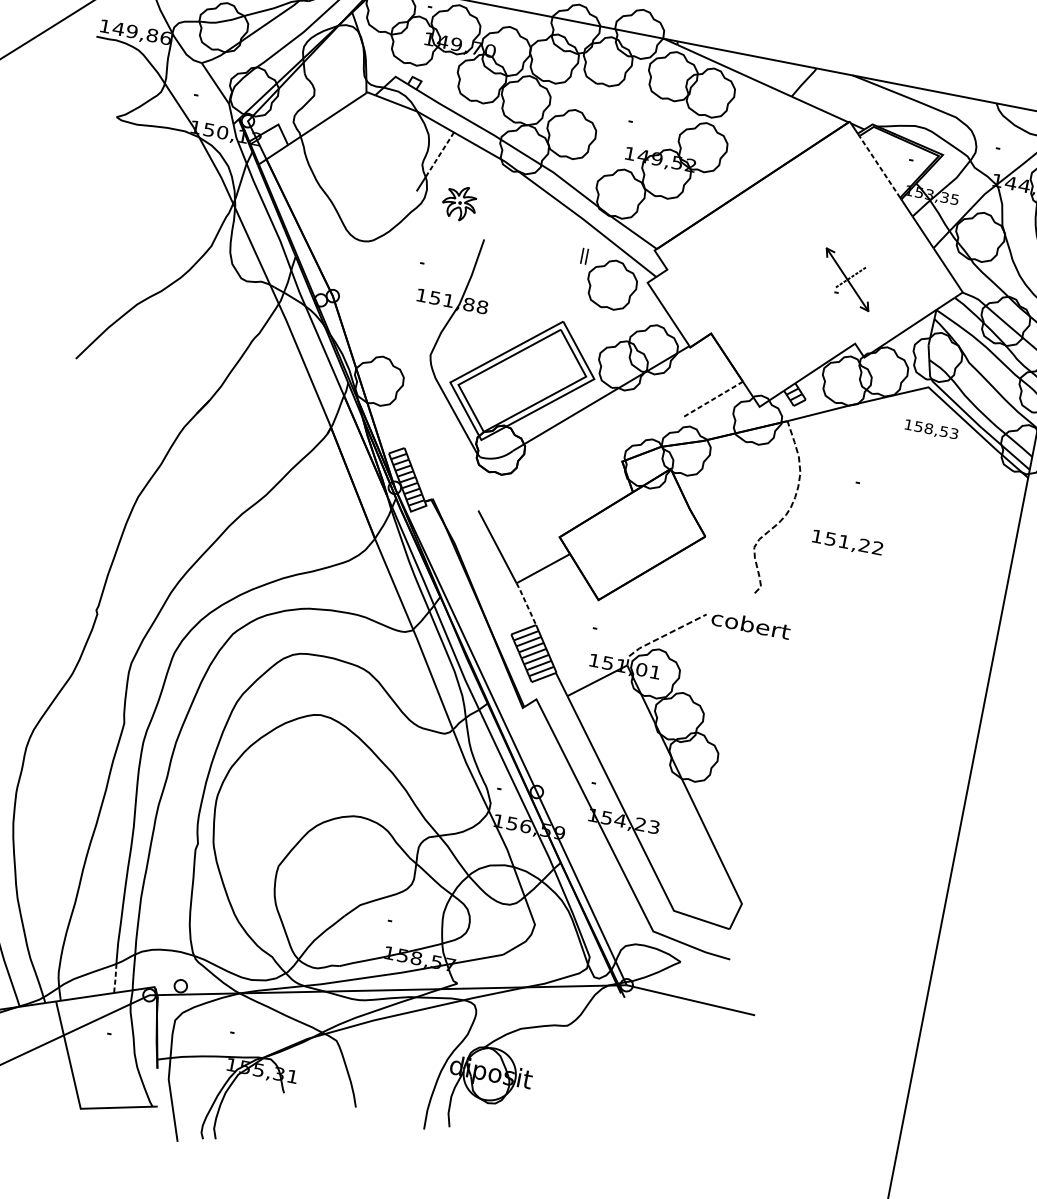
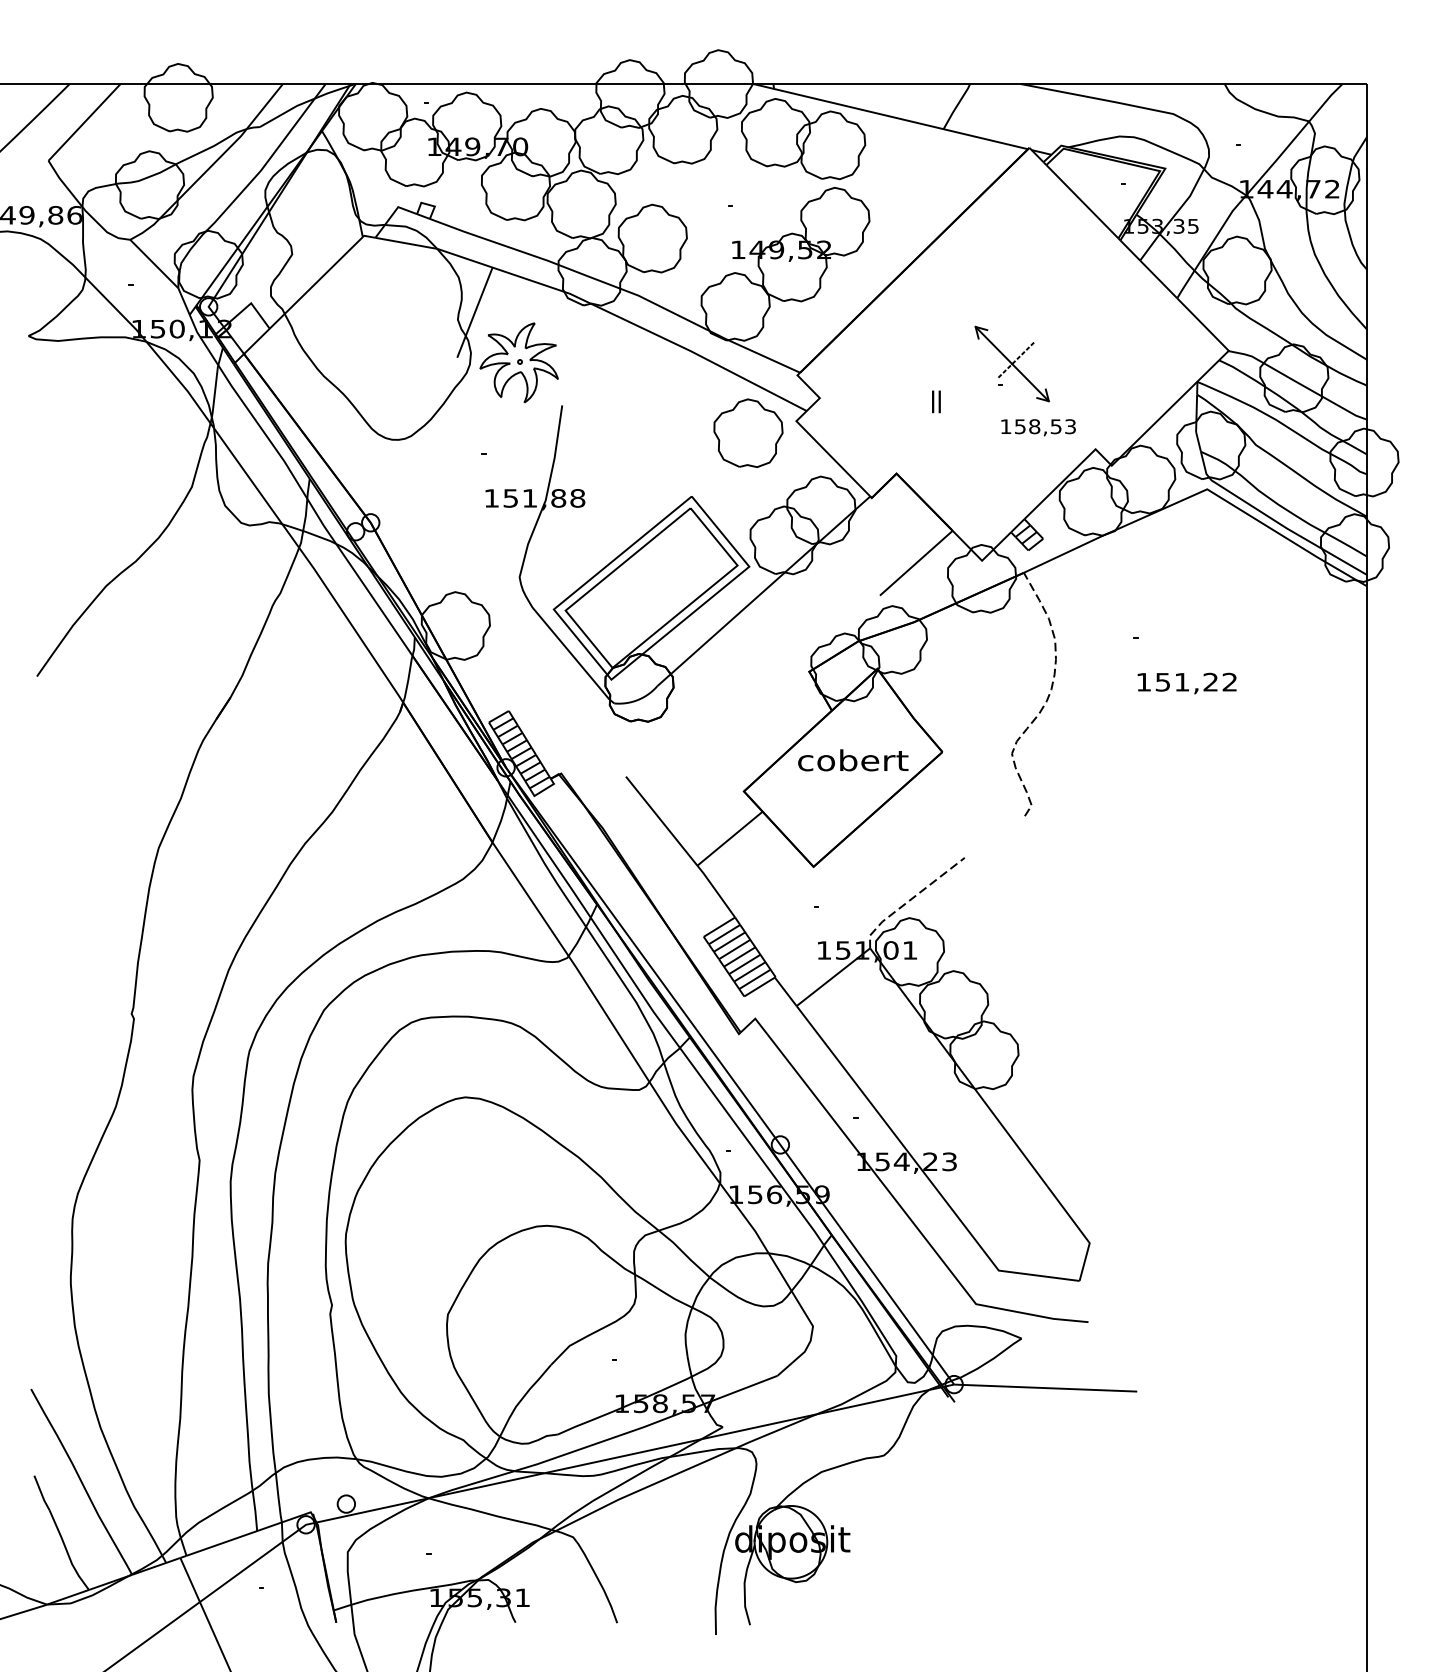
line: (440, 154) -> (479, 301), dashed -> solid
line: (879, 166) -> (1082, 201), dashed -> solid
part: (459, 203) -> (518, 362), size x1.67
text: (584, 256) -> (936, 401), moved
part: (847, 279) -> (1011, 363), moved
line: (712, 399) -> (916, 563), dashed -> solid
text: (931, 429) -> (1038, 427), moved
text: (847, 543) -> (1186, 683), moved
line: (526, 603) -> (716, 890), dashed -> solid
text: (751, 625) -> (853, 760), moved
line: (115, 978) -> (255, 1511), dashed -> solid

